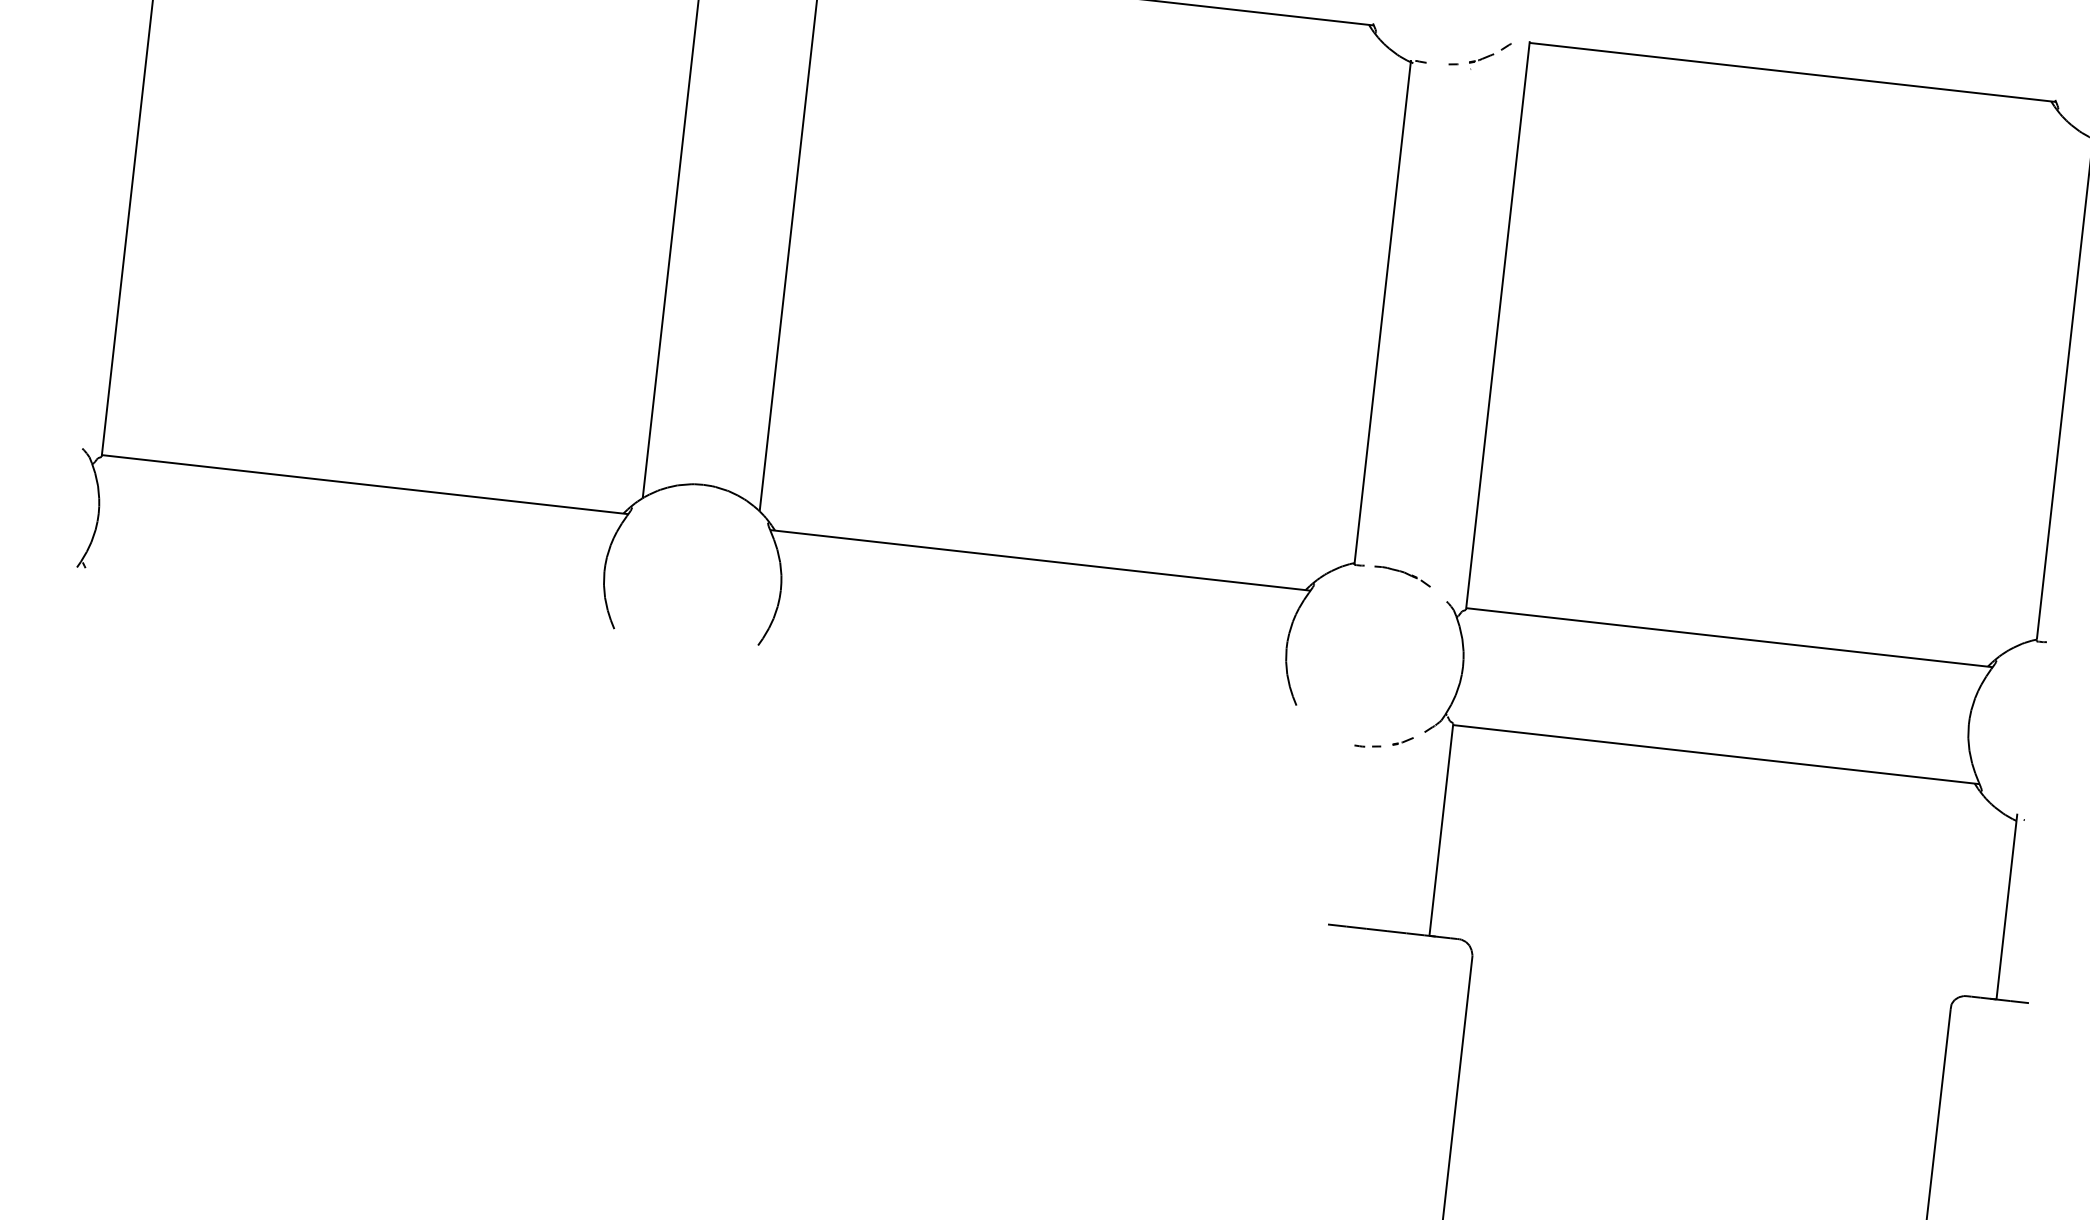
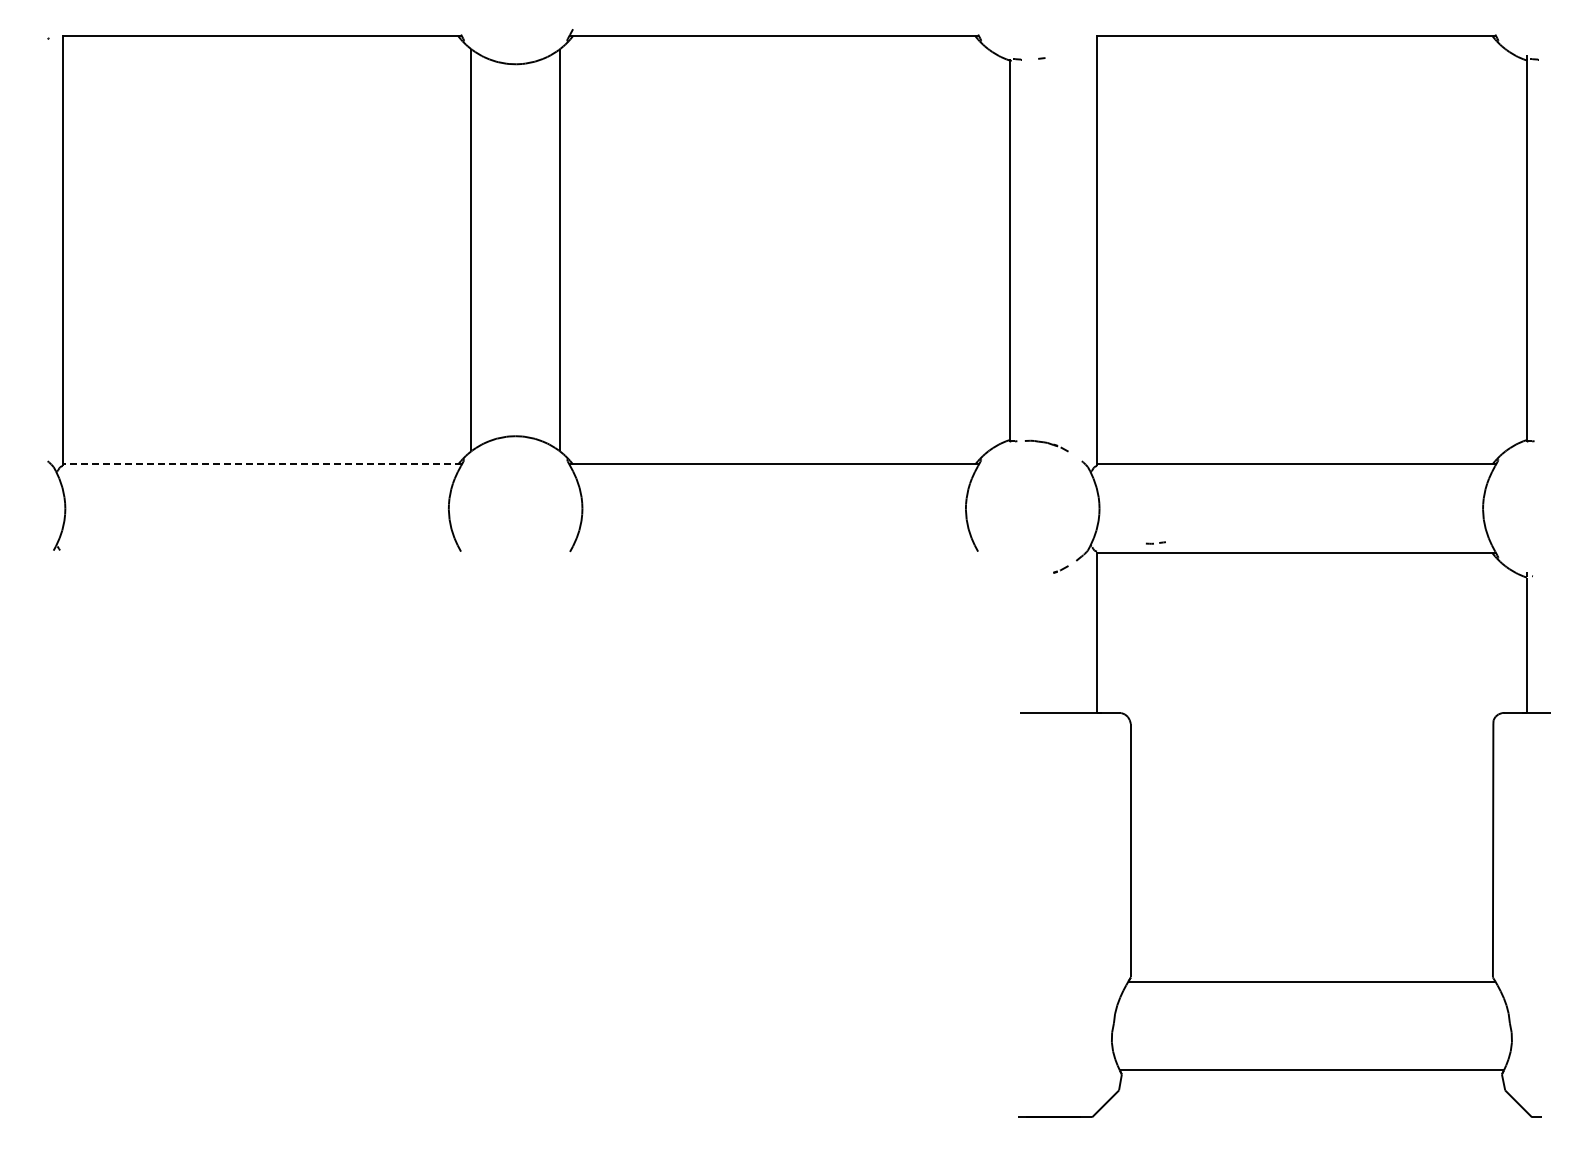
part: (1490, 56) -> (1068, 49), removed
line: (365, 484) -> (262, 464), solid -> dashed
line: (1364, 745) -> (1153, 542), moved

